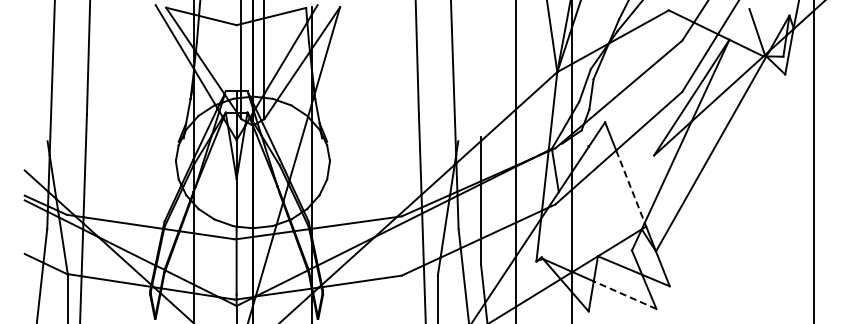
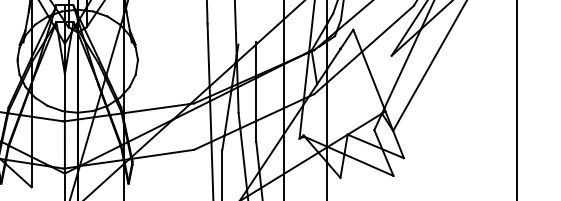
line: (630, 186) -> (373, 80), dashed -> solid
line: (624, 294) -> (368, 164), dashed -> solid

